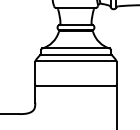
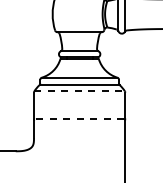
line: (76, 60) -> (80, 91), solid -> dashed
line: (75, 85) -> (79, 119), solid -> dashed

